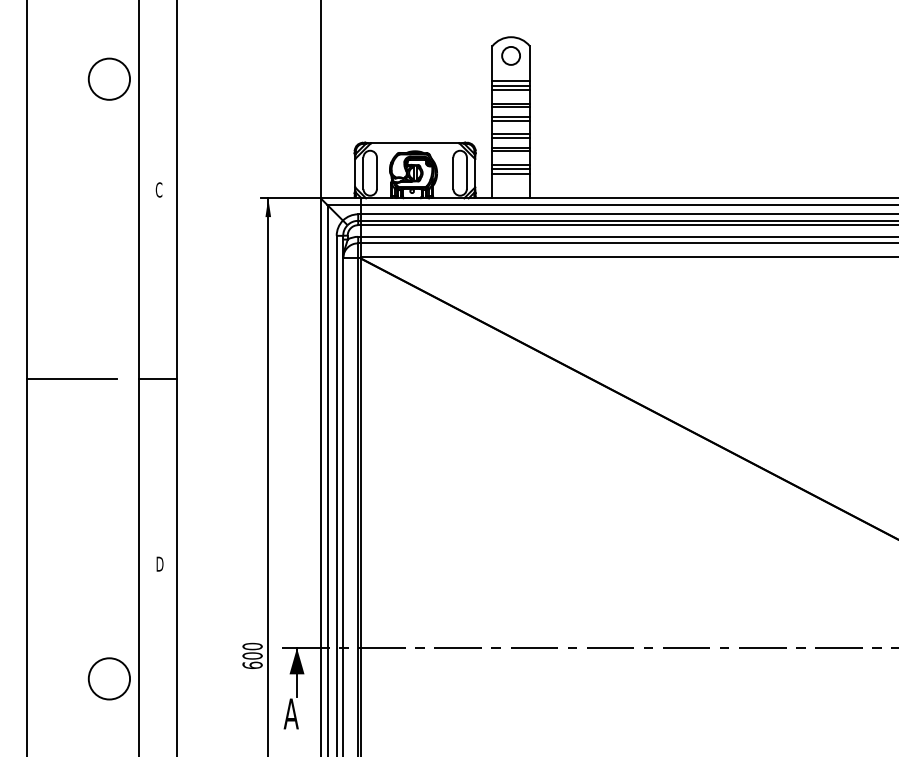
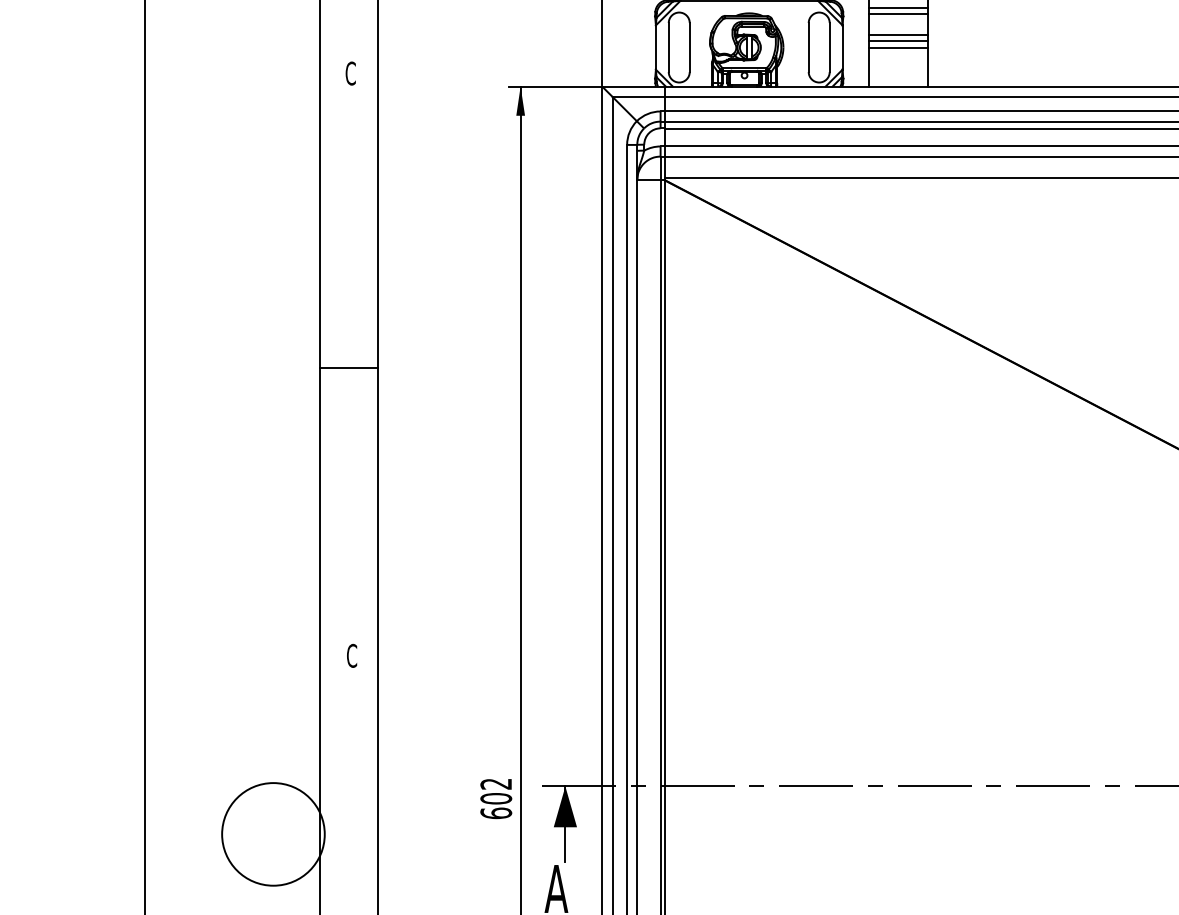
line: (71, 379) -> (214, 368), removed
text: (159, 563) -> (351, 654), D -> C
text: (252, 646) -> (496, 783), 600 -> 602
circle: (109, 678) -> (273, 833), size x1.6

